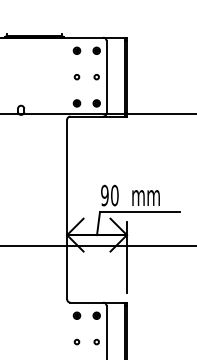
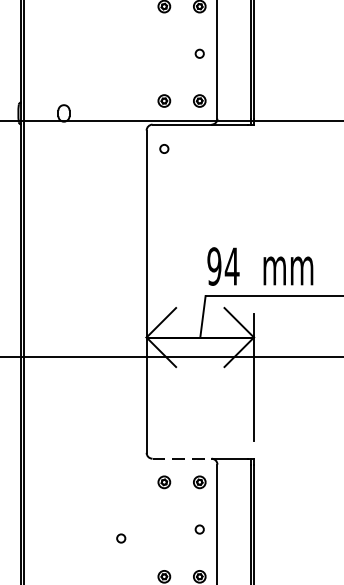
circle: (76, 77) -> (163, 149), moved
text: (114, 195) -> (231, 266), 90 -> 94
line: (87, 302) -> (183, 458), solid -> dashed
circle: (76, 341) -> (120, 537), moved

